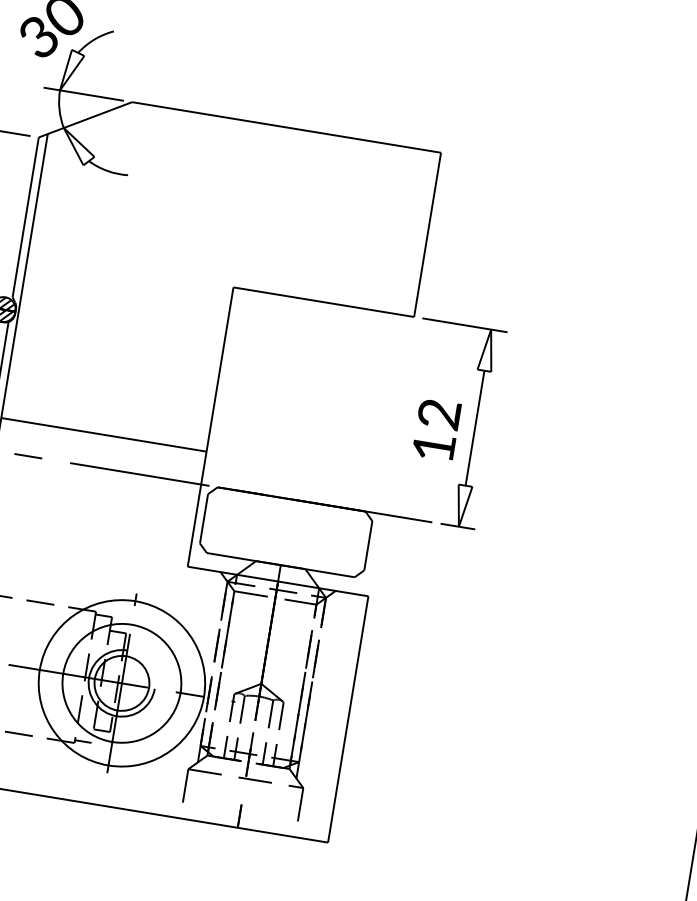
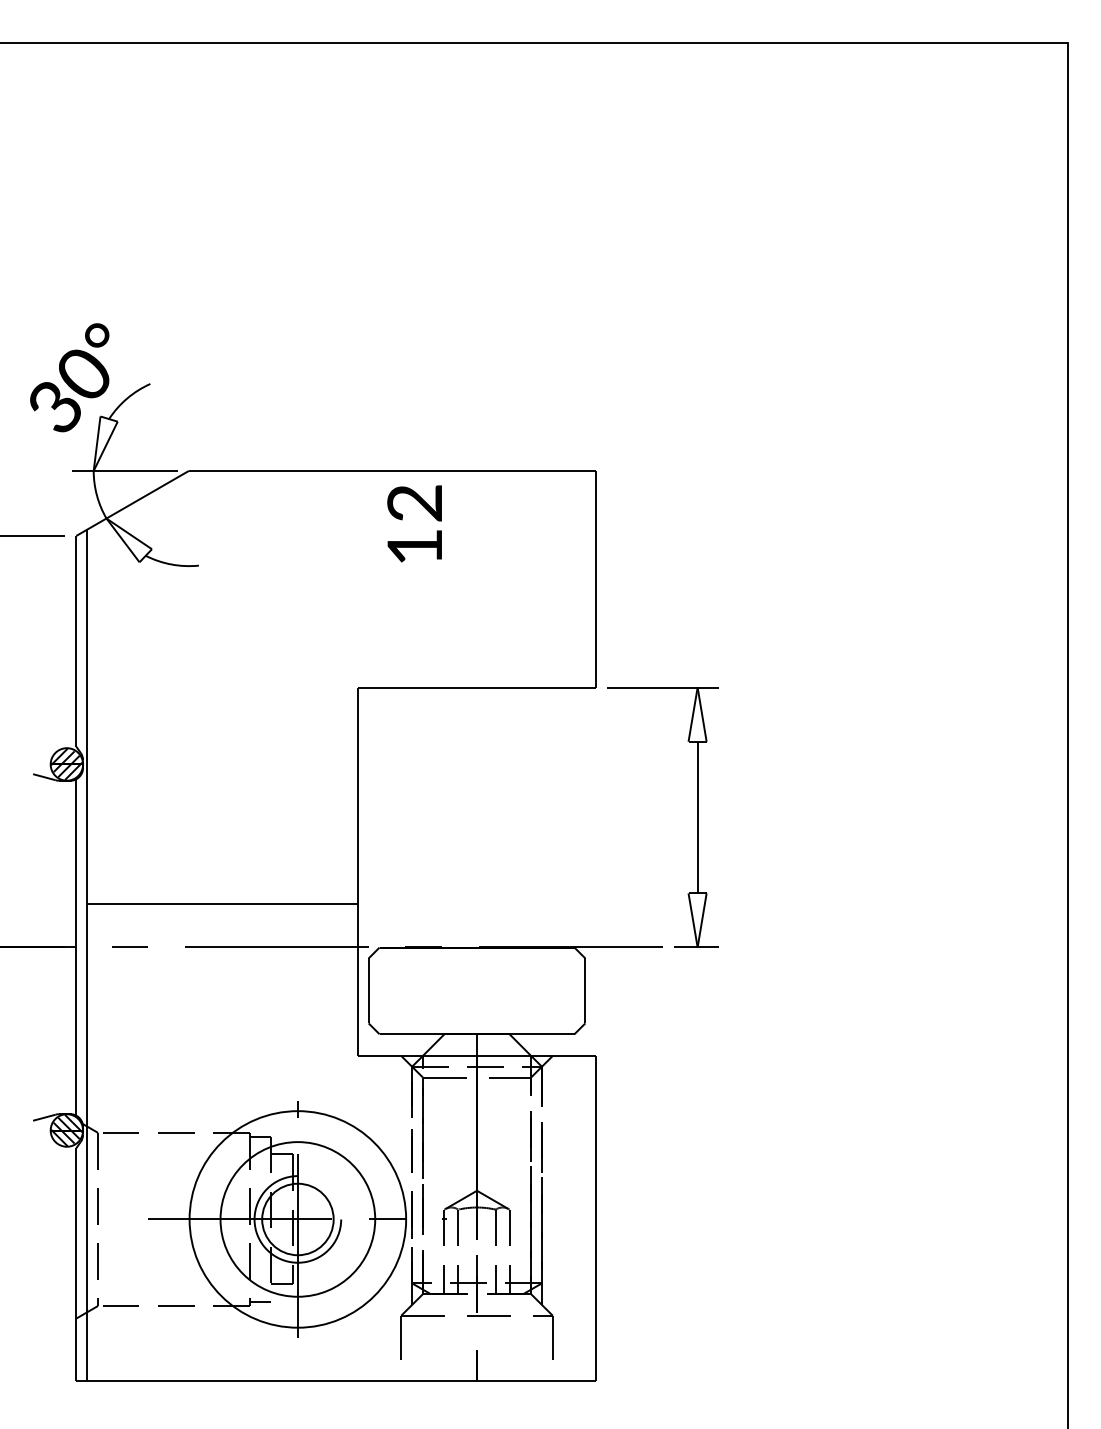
text: (436, 429) -> (414, 523), moved

